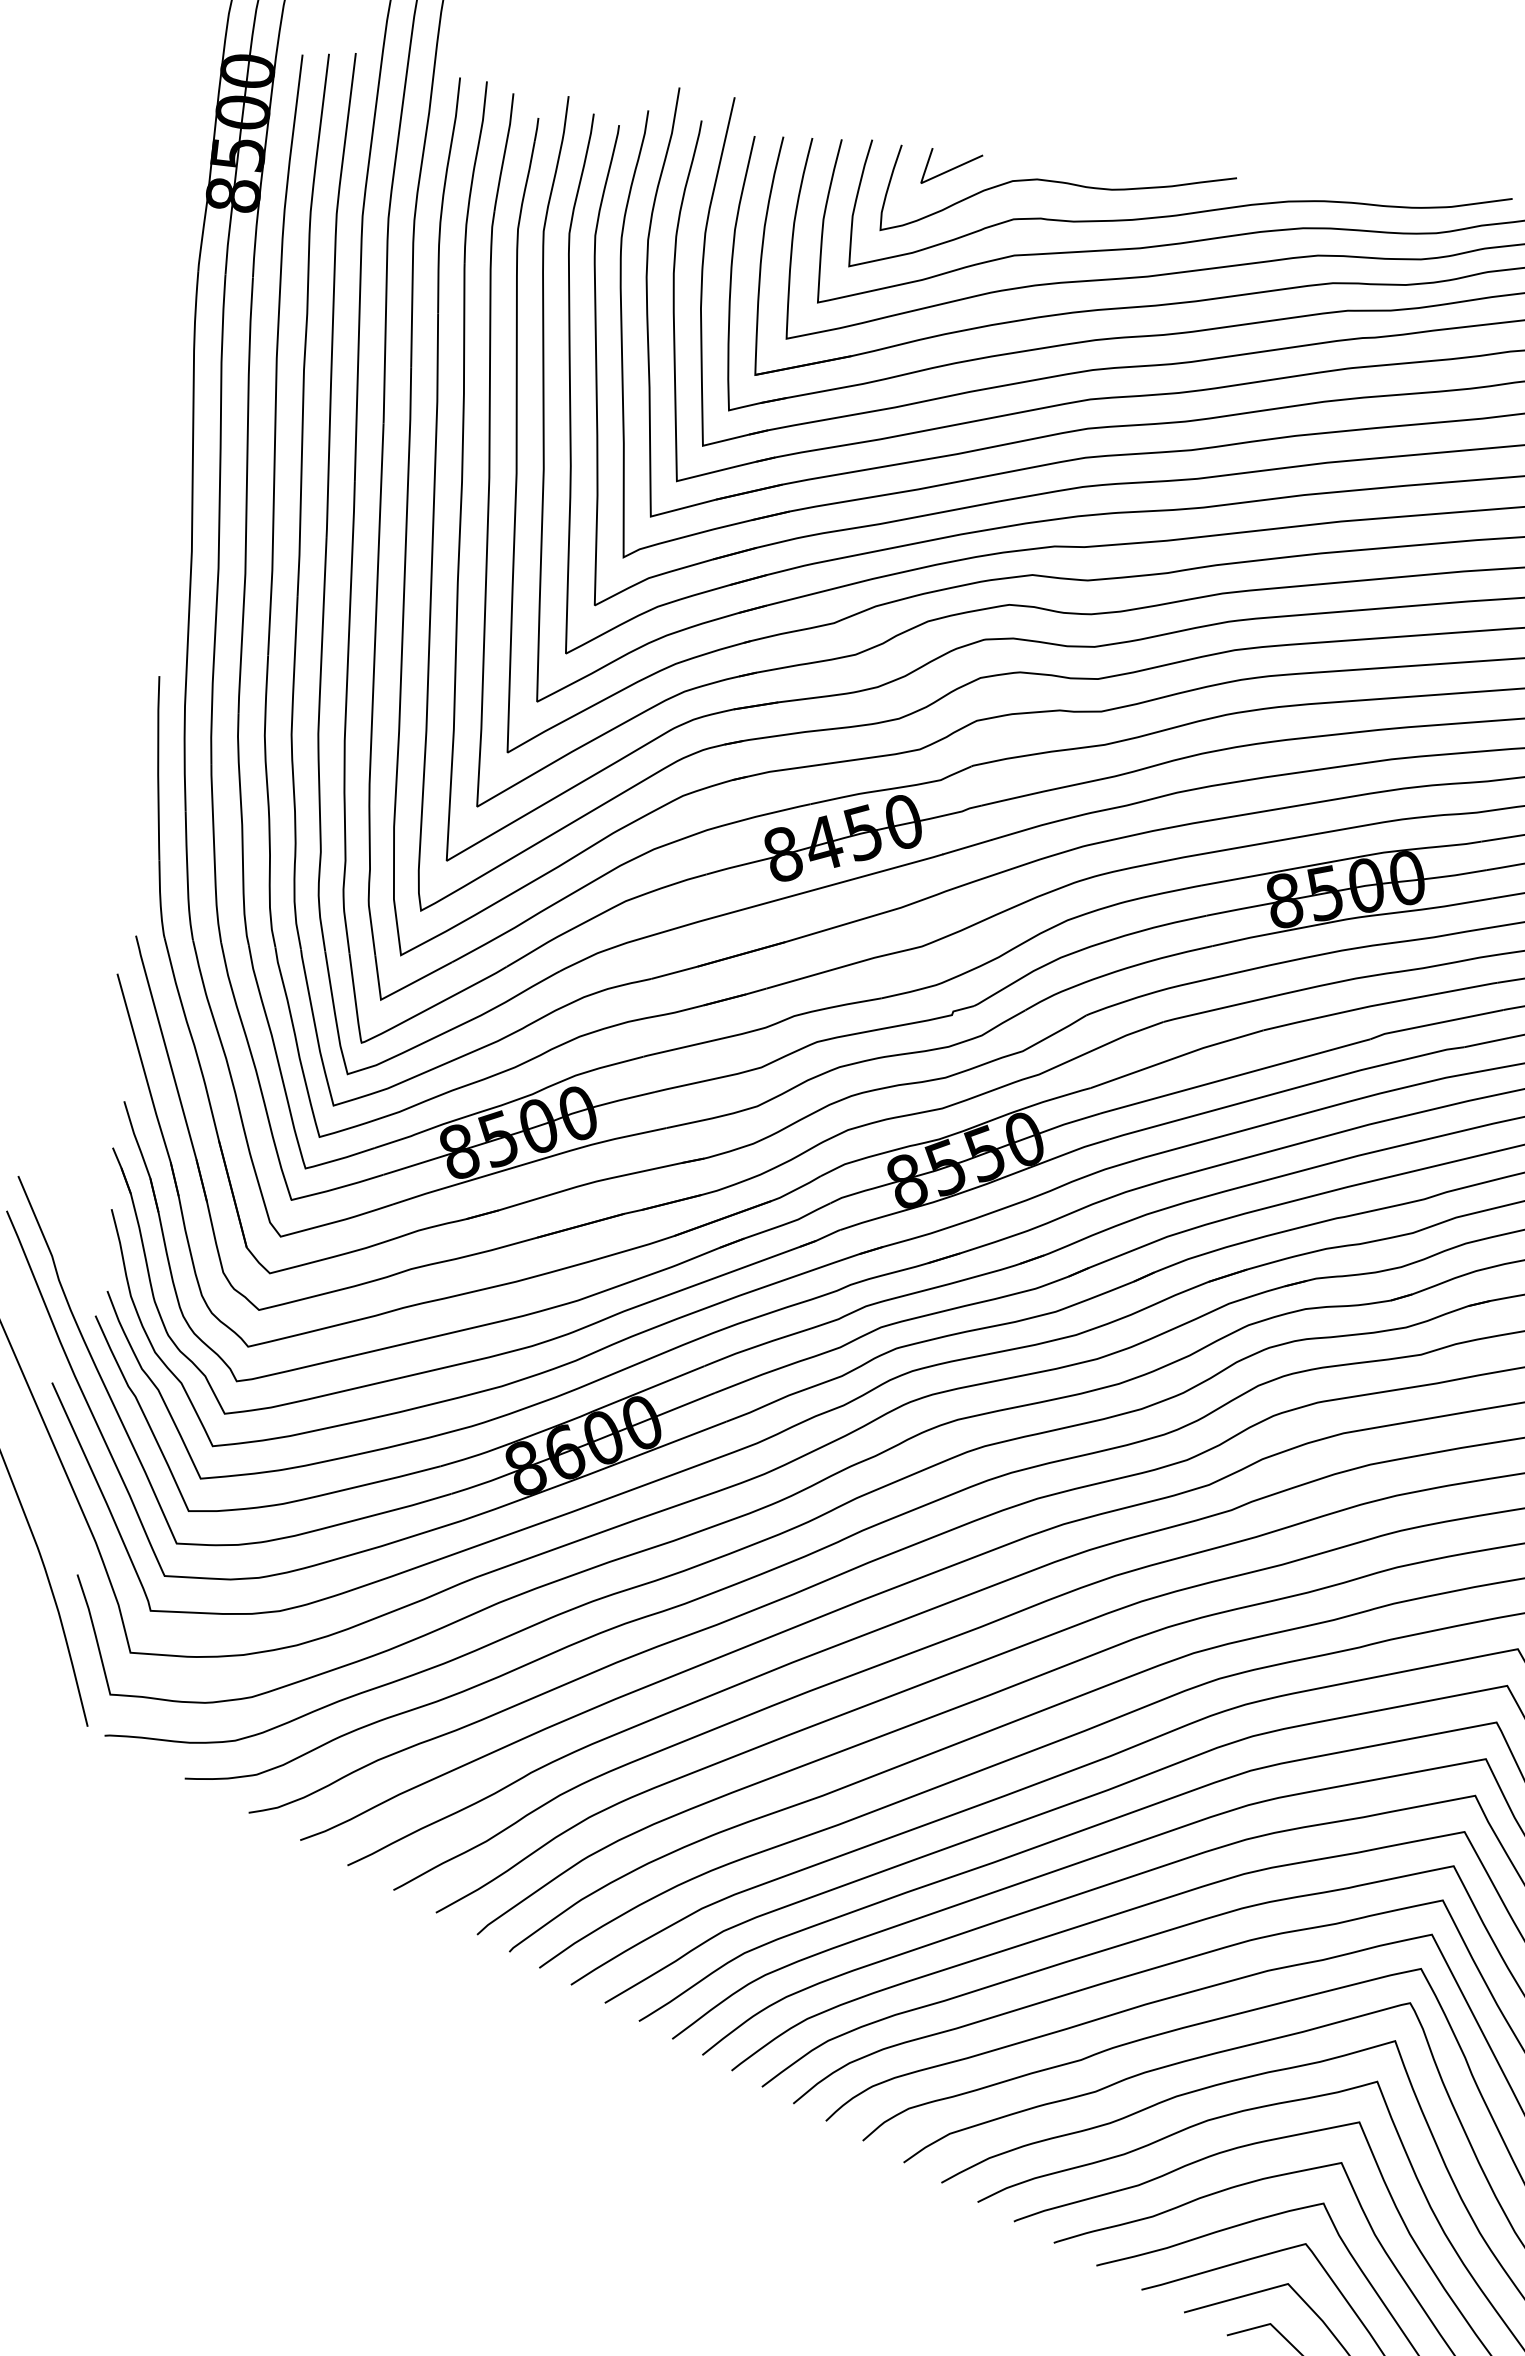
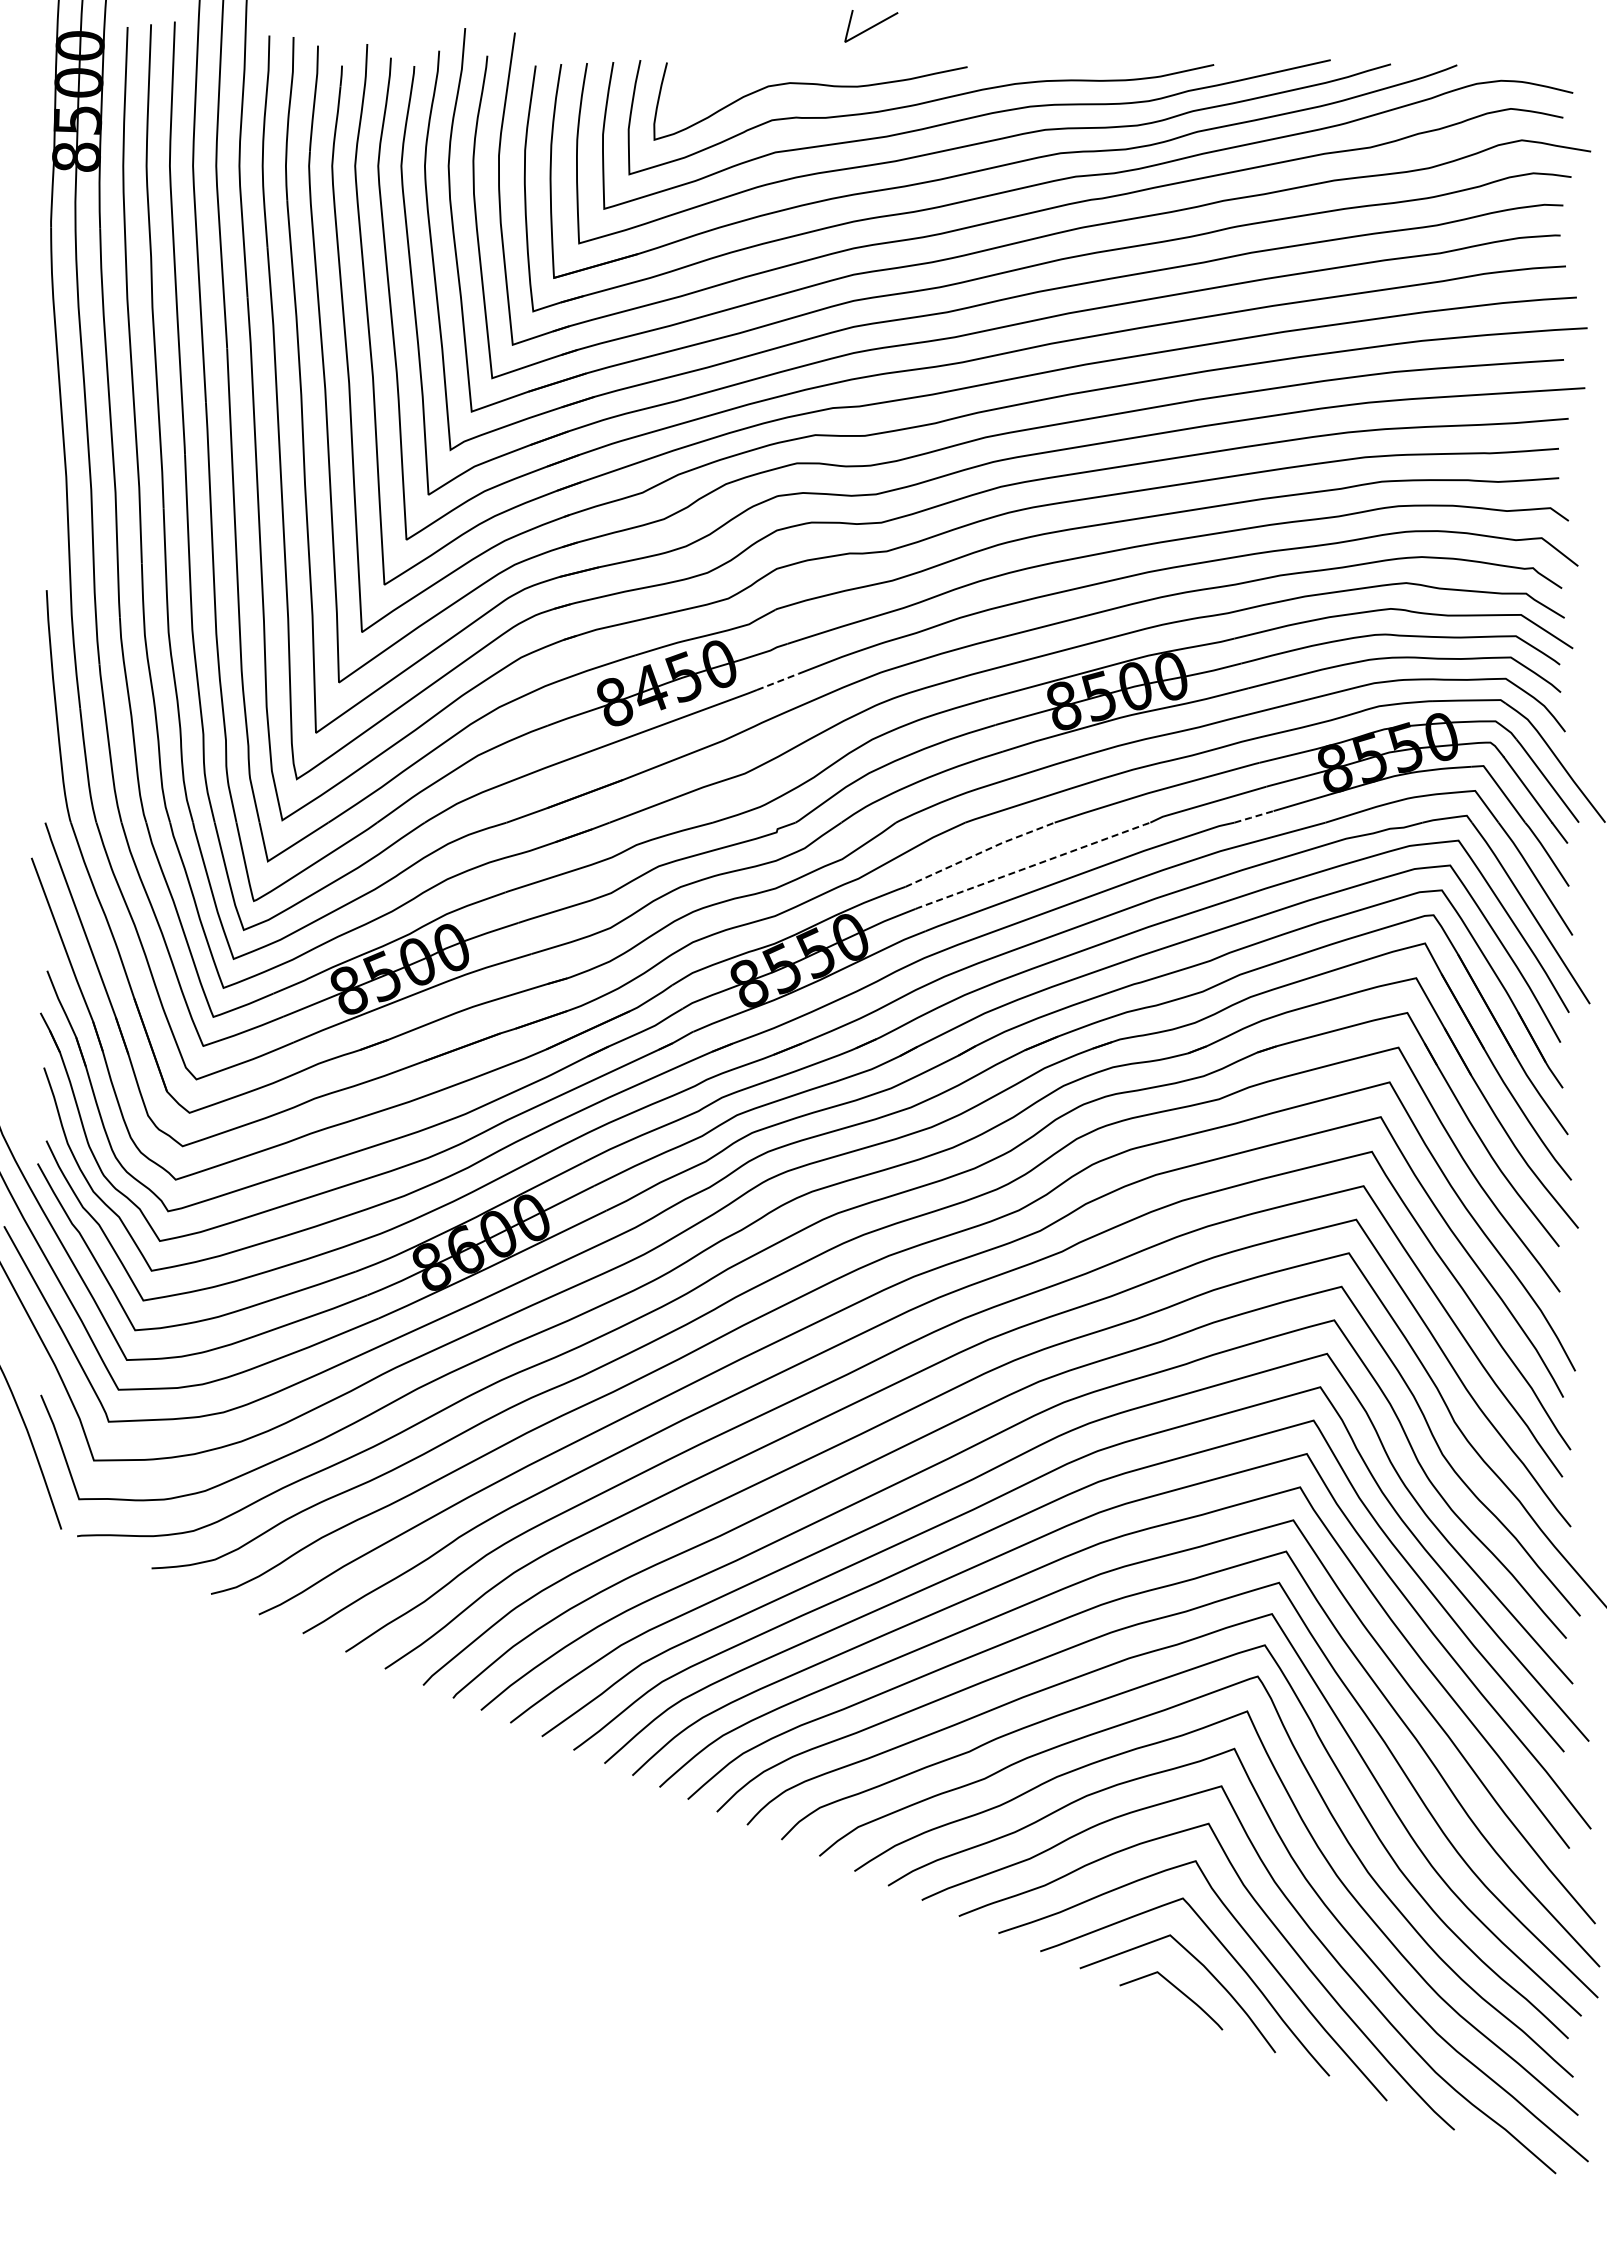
curve: (952, 168) -> (871, 26), moved
line: (968, 846) -> (778, 681), solid -> dashed
line: (1485, 1043) -> (1253, 817), solid -> dashed
line: (1176, 1057) -> (979, 853), solid -> dashed
line: (1235, 1076) -> (1033, 865), solid -> dashed

